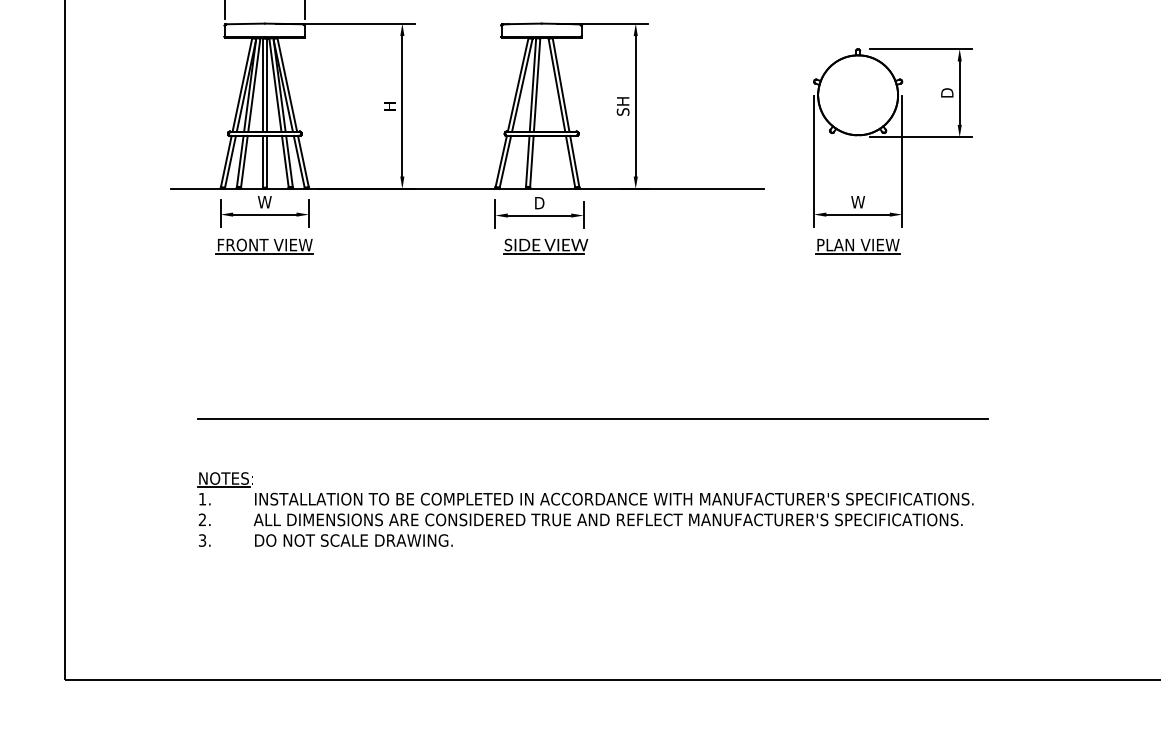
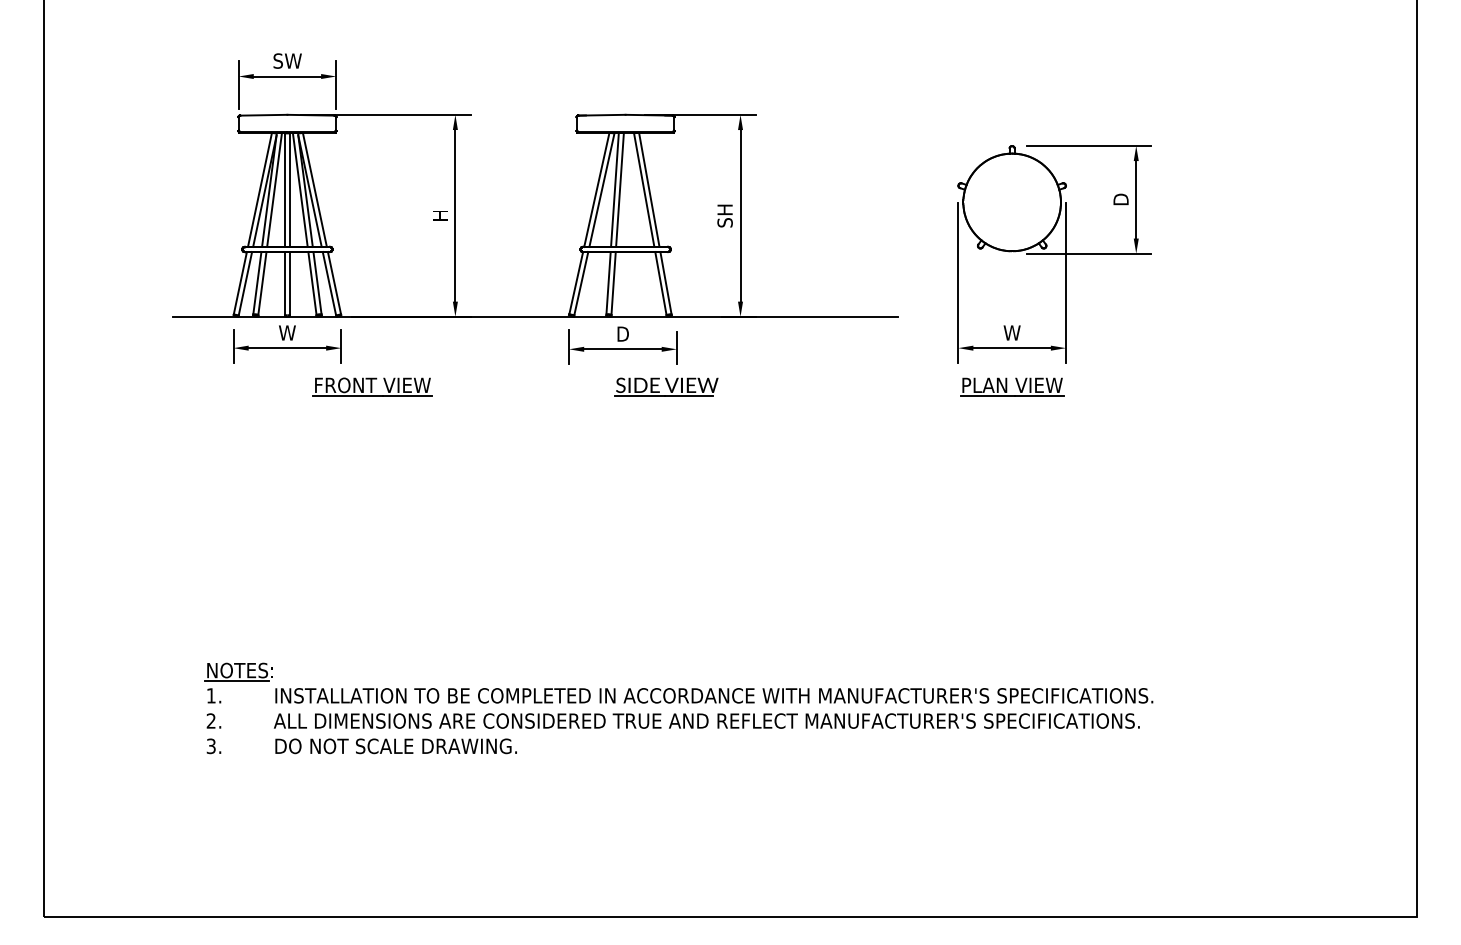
part: (264, 246) -> (372, 386), moved
part: (545, 246) -> (666, 386), moved
line: (592, 419) -> (687, 598), removed

